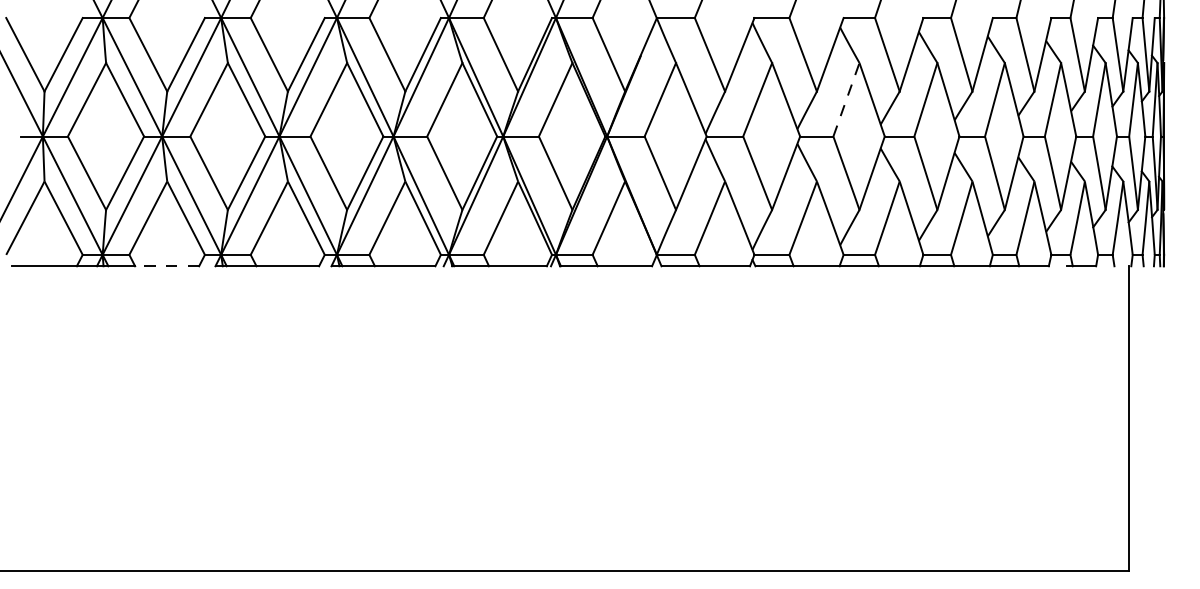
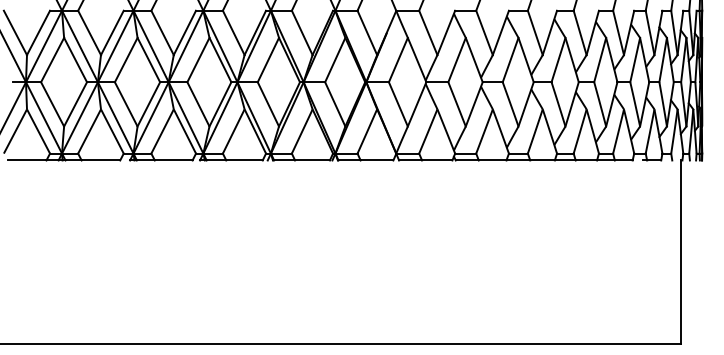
line: (846, 100) -> (510, 60), dashed -> solid
line: (166, 266) -> (100, 160), dashed -> solid

